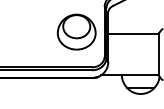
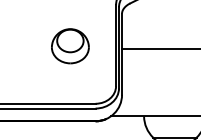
part: (76, 31) -> (70, 45), size x0.6

